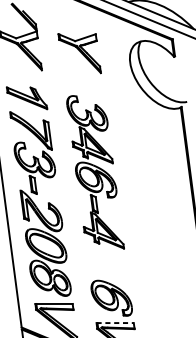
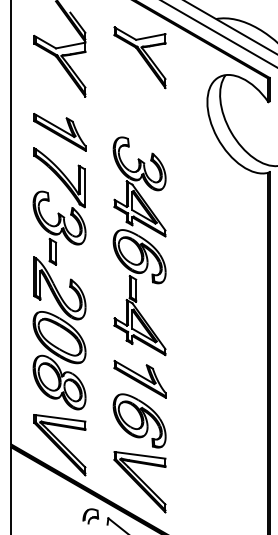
part: (79, 53) -> (139, 57), moved
part: (107, 267) -> (139, 378), added
line: (115, 323) -> (140, 455), dashed -> solid

